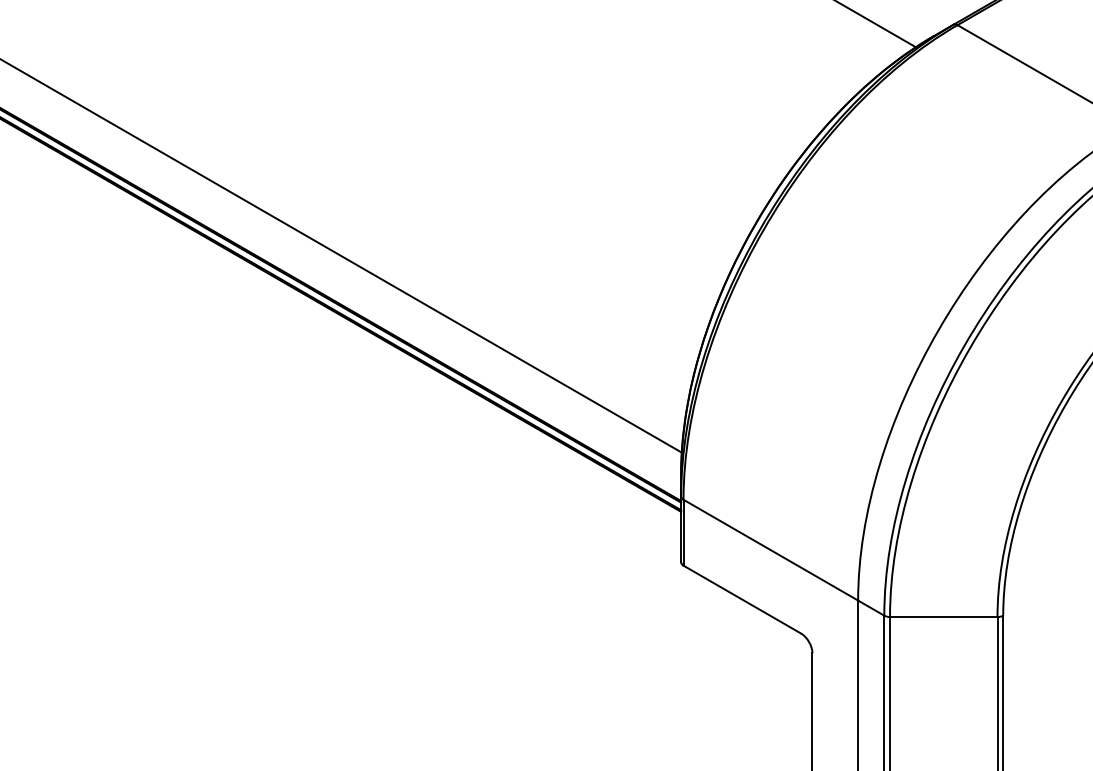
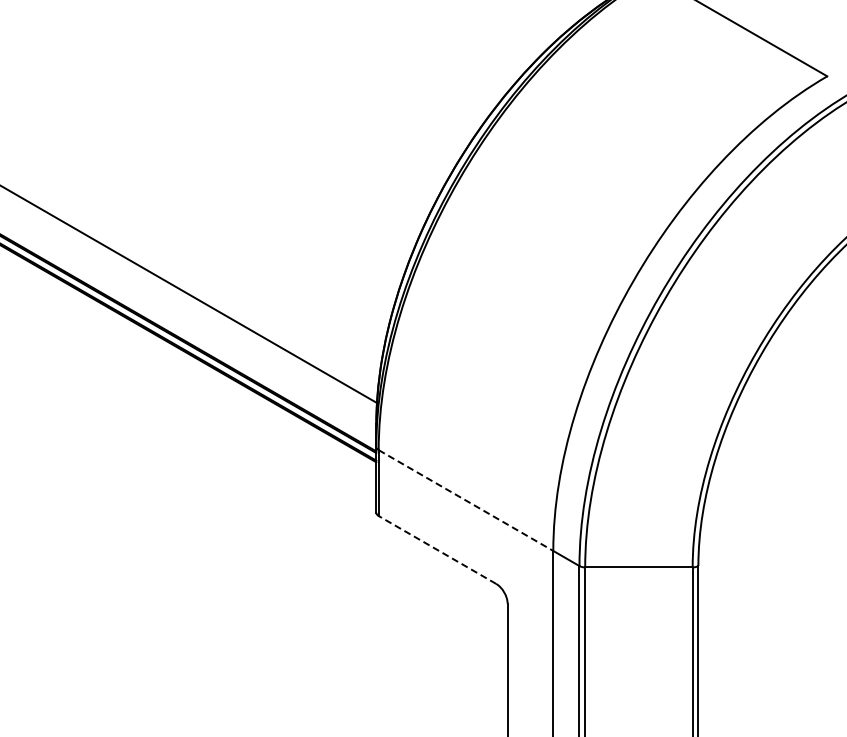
line: (770, 550) -> (465, 500), solid -> dashed
line: (742, 599) -> (437, 549), solid -> dashed

